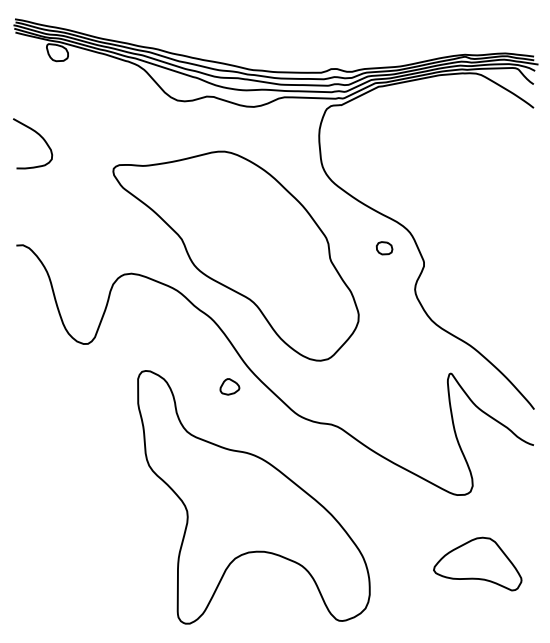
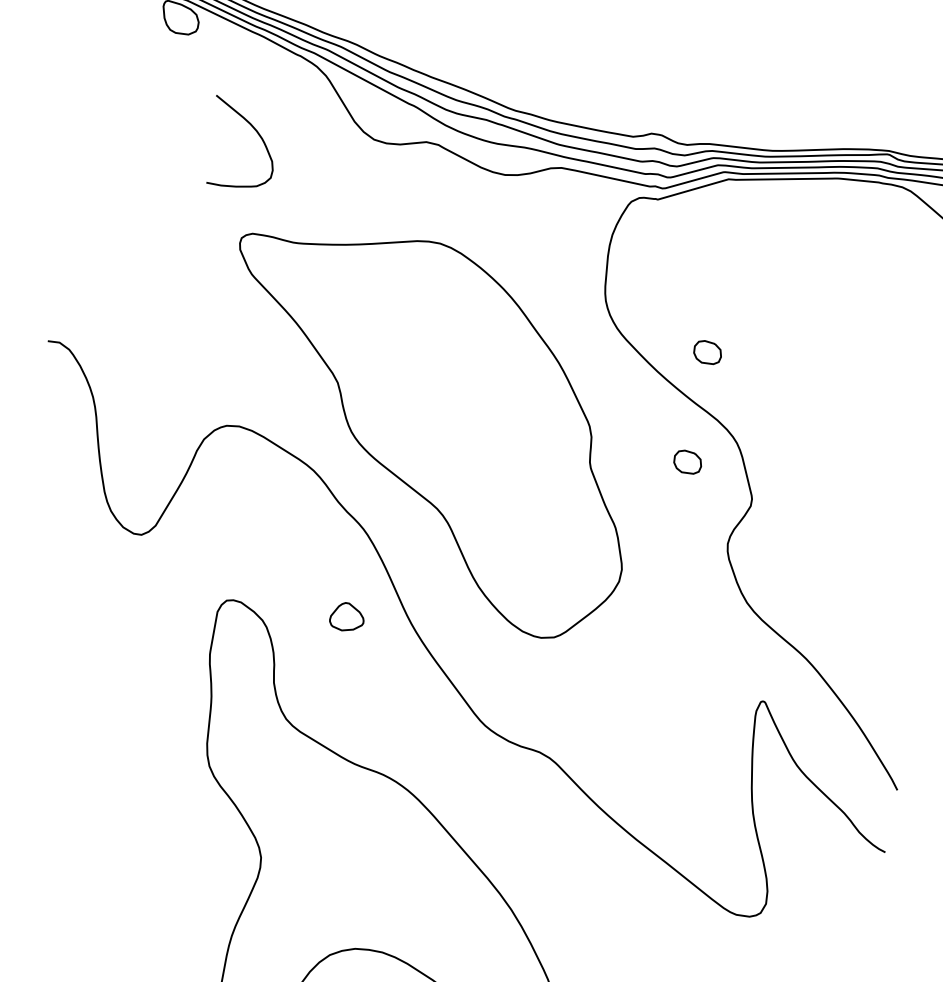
curve: (39, 136) -> (256, 134), moved
part: (384, 185) -> (707, 353), added
part: (229, 386) -> (346, 616), moved

